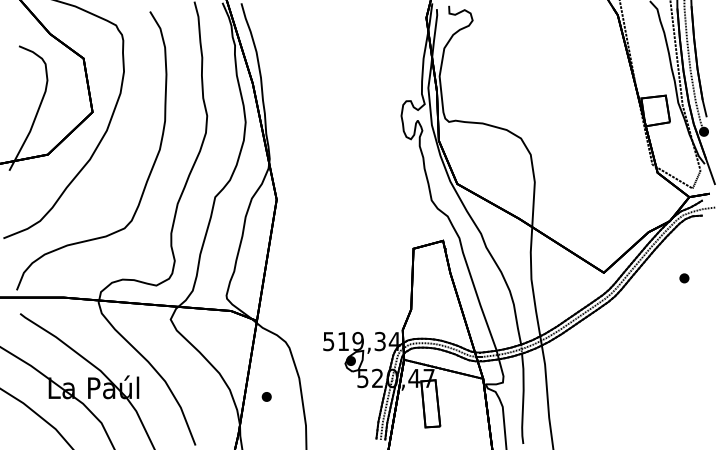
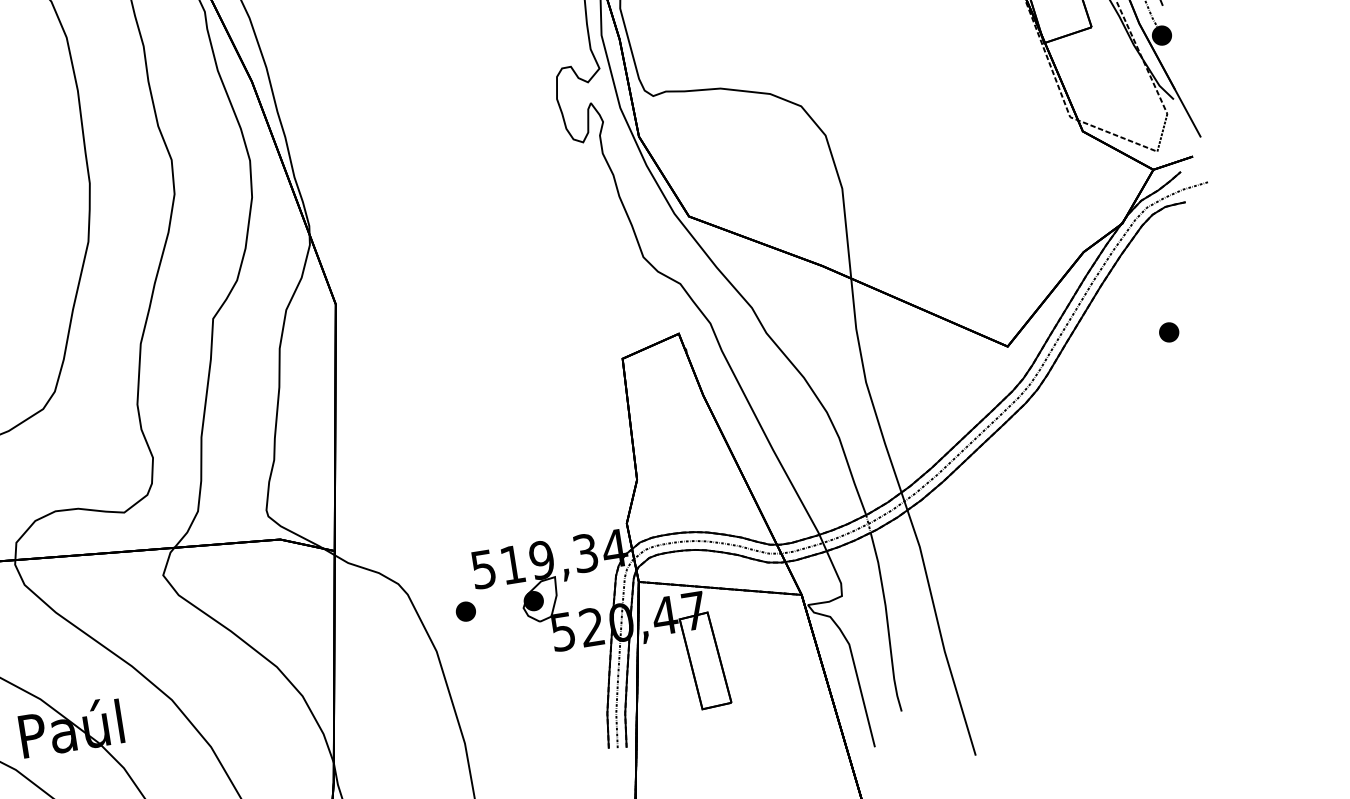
part: (266, 396) -> (465, 610), moved

